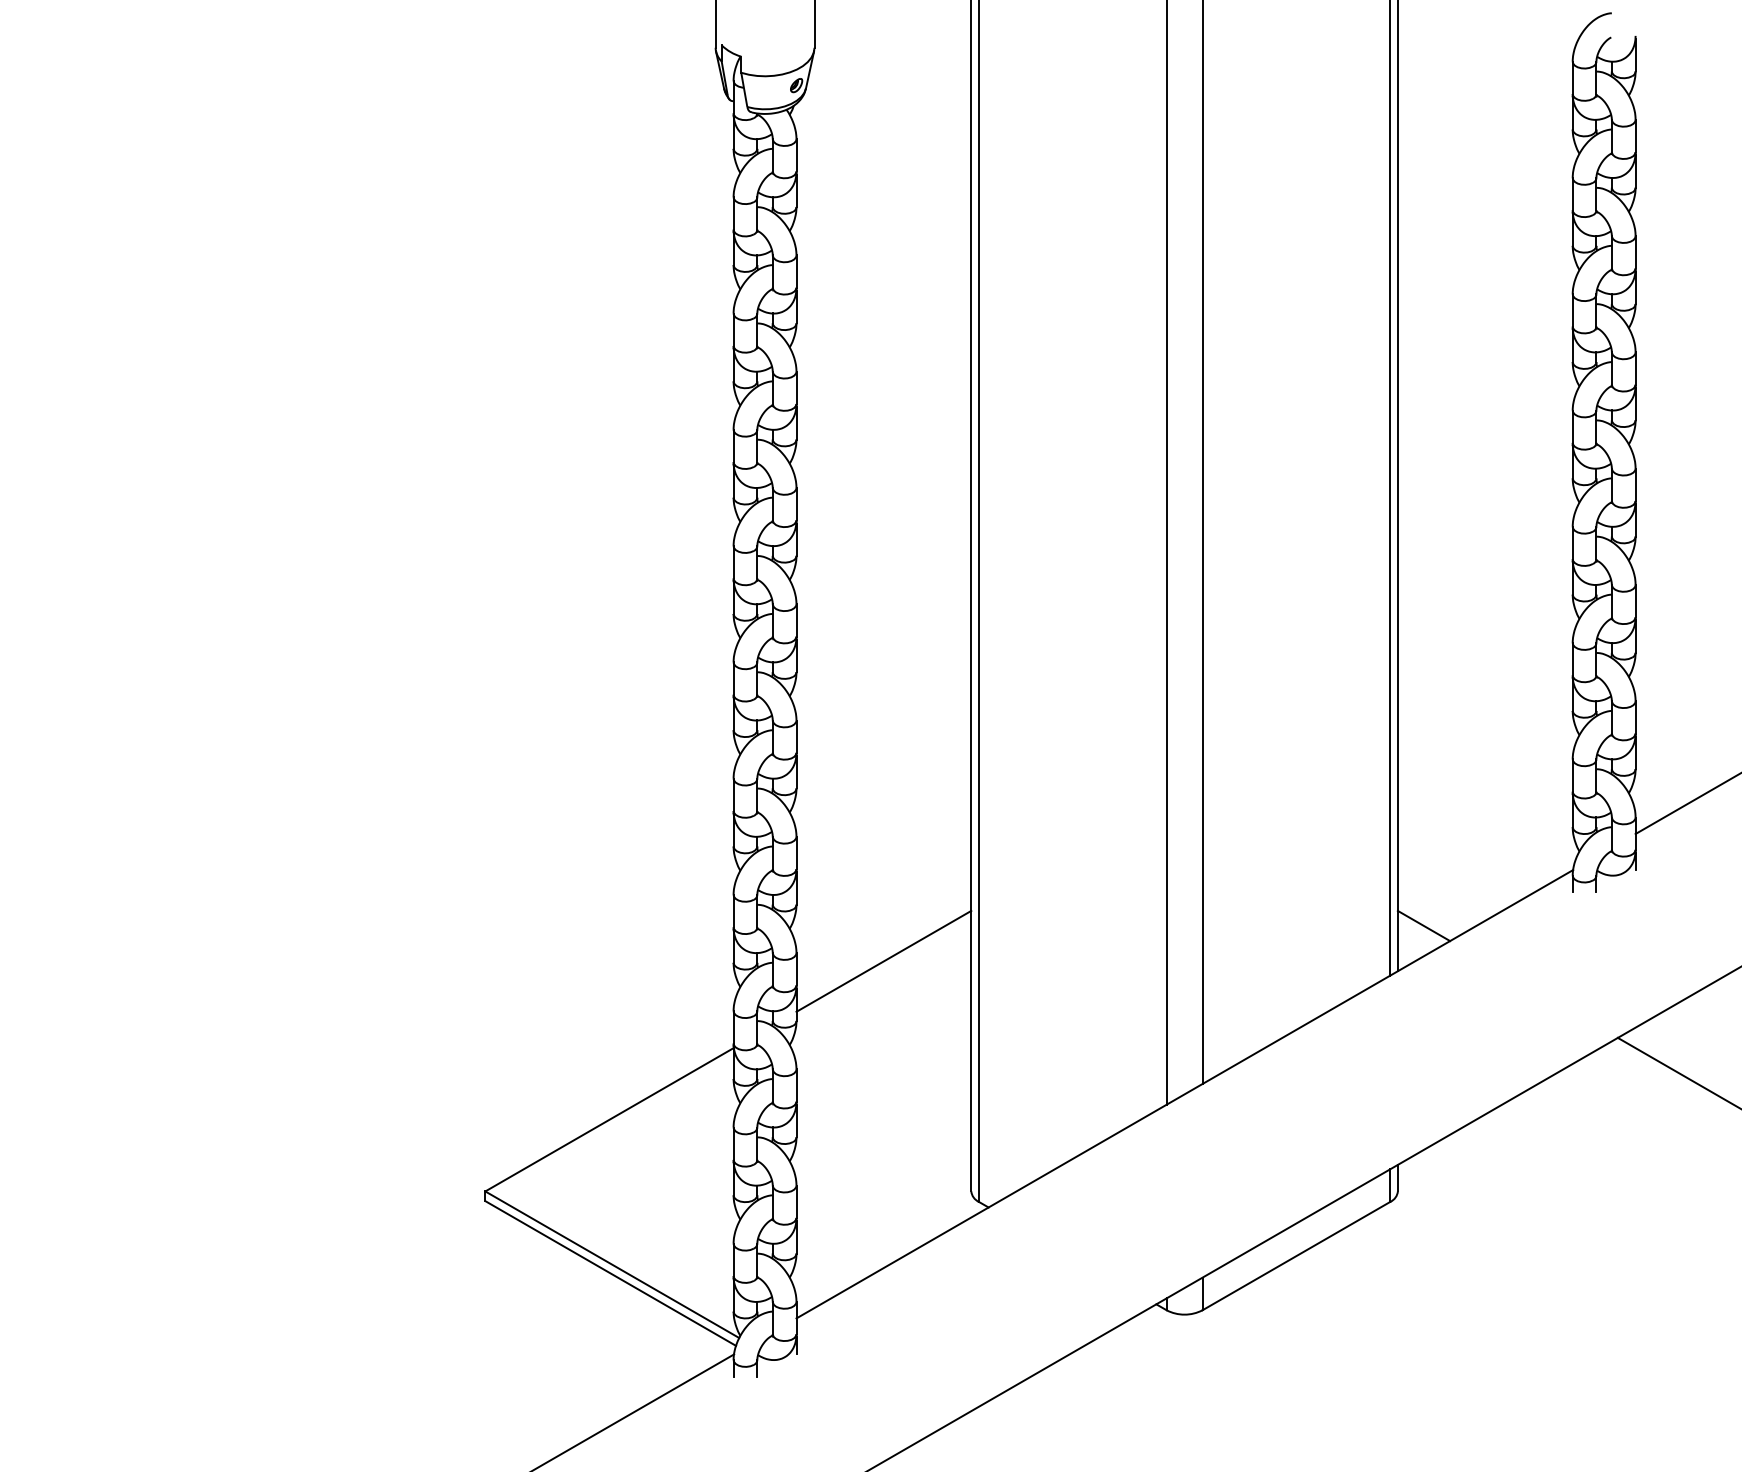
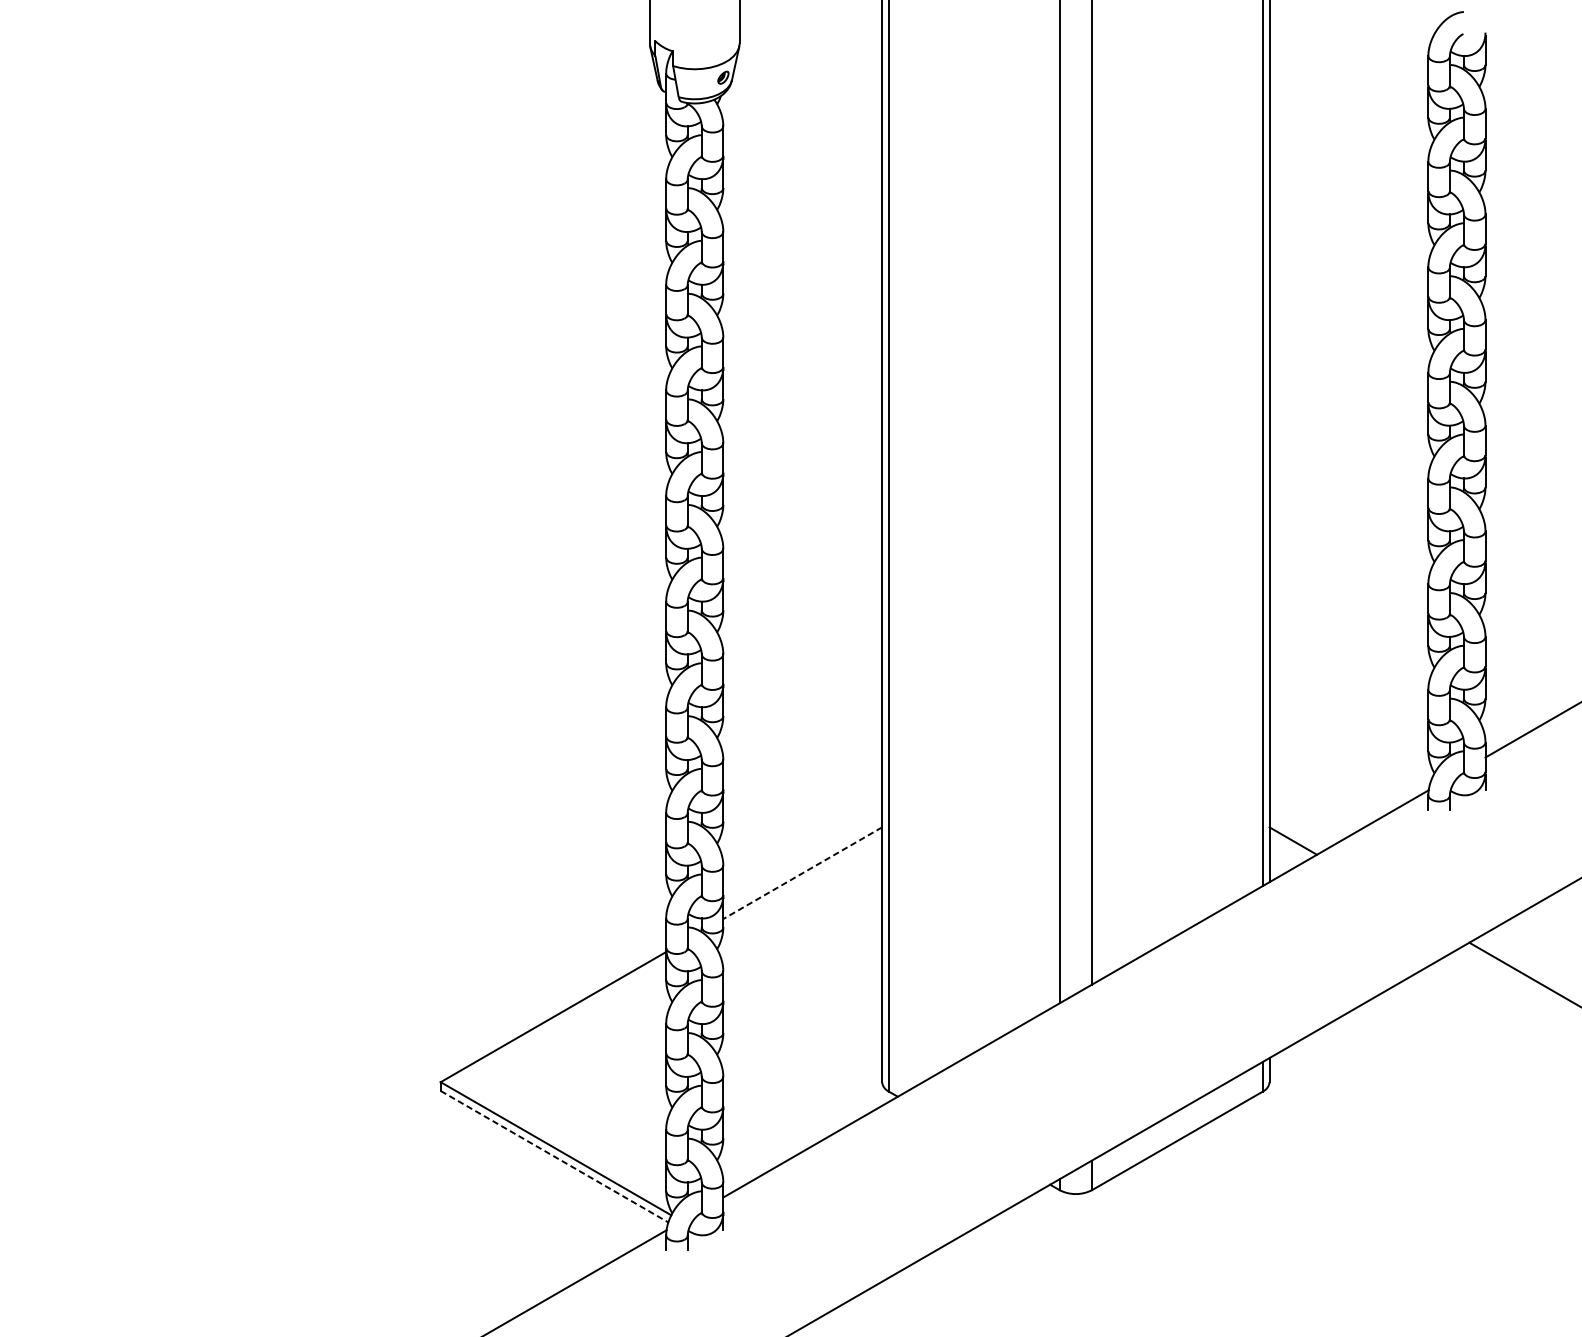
line: (883, 961) -> (802, 873), solid -> dashed
line: (610, 1273) -> (554, 1156), solid -> dashed

